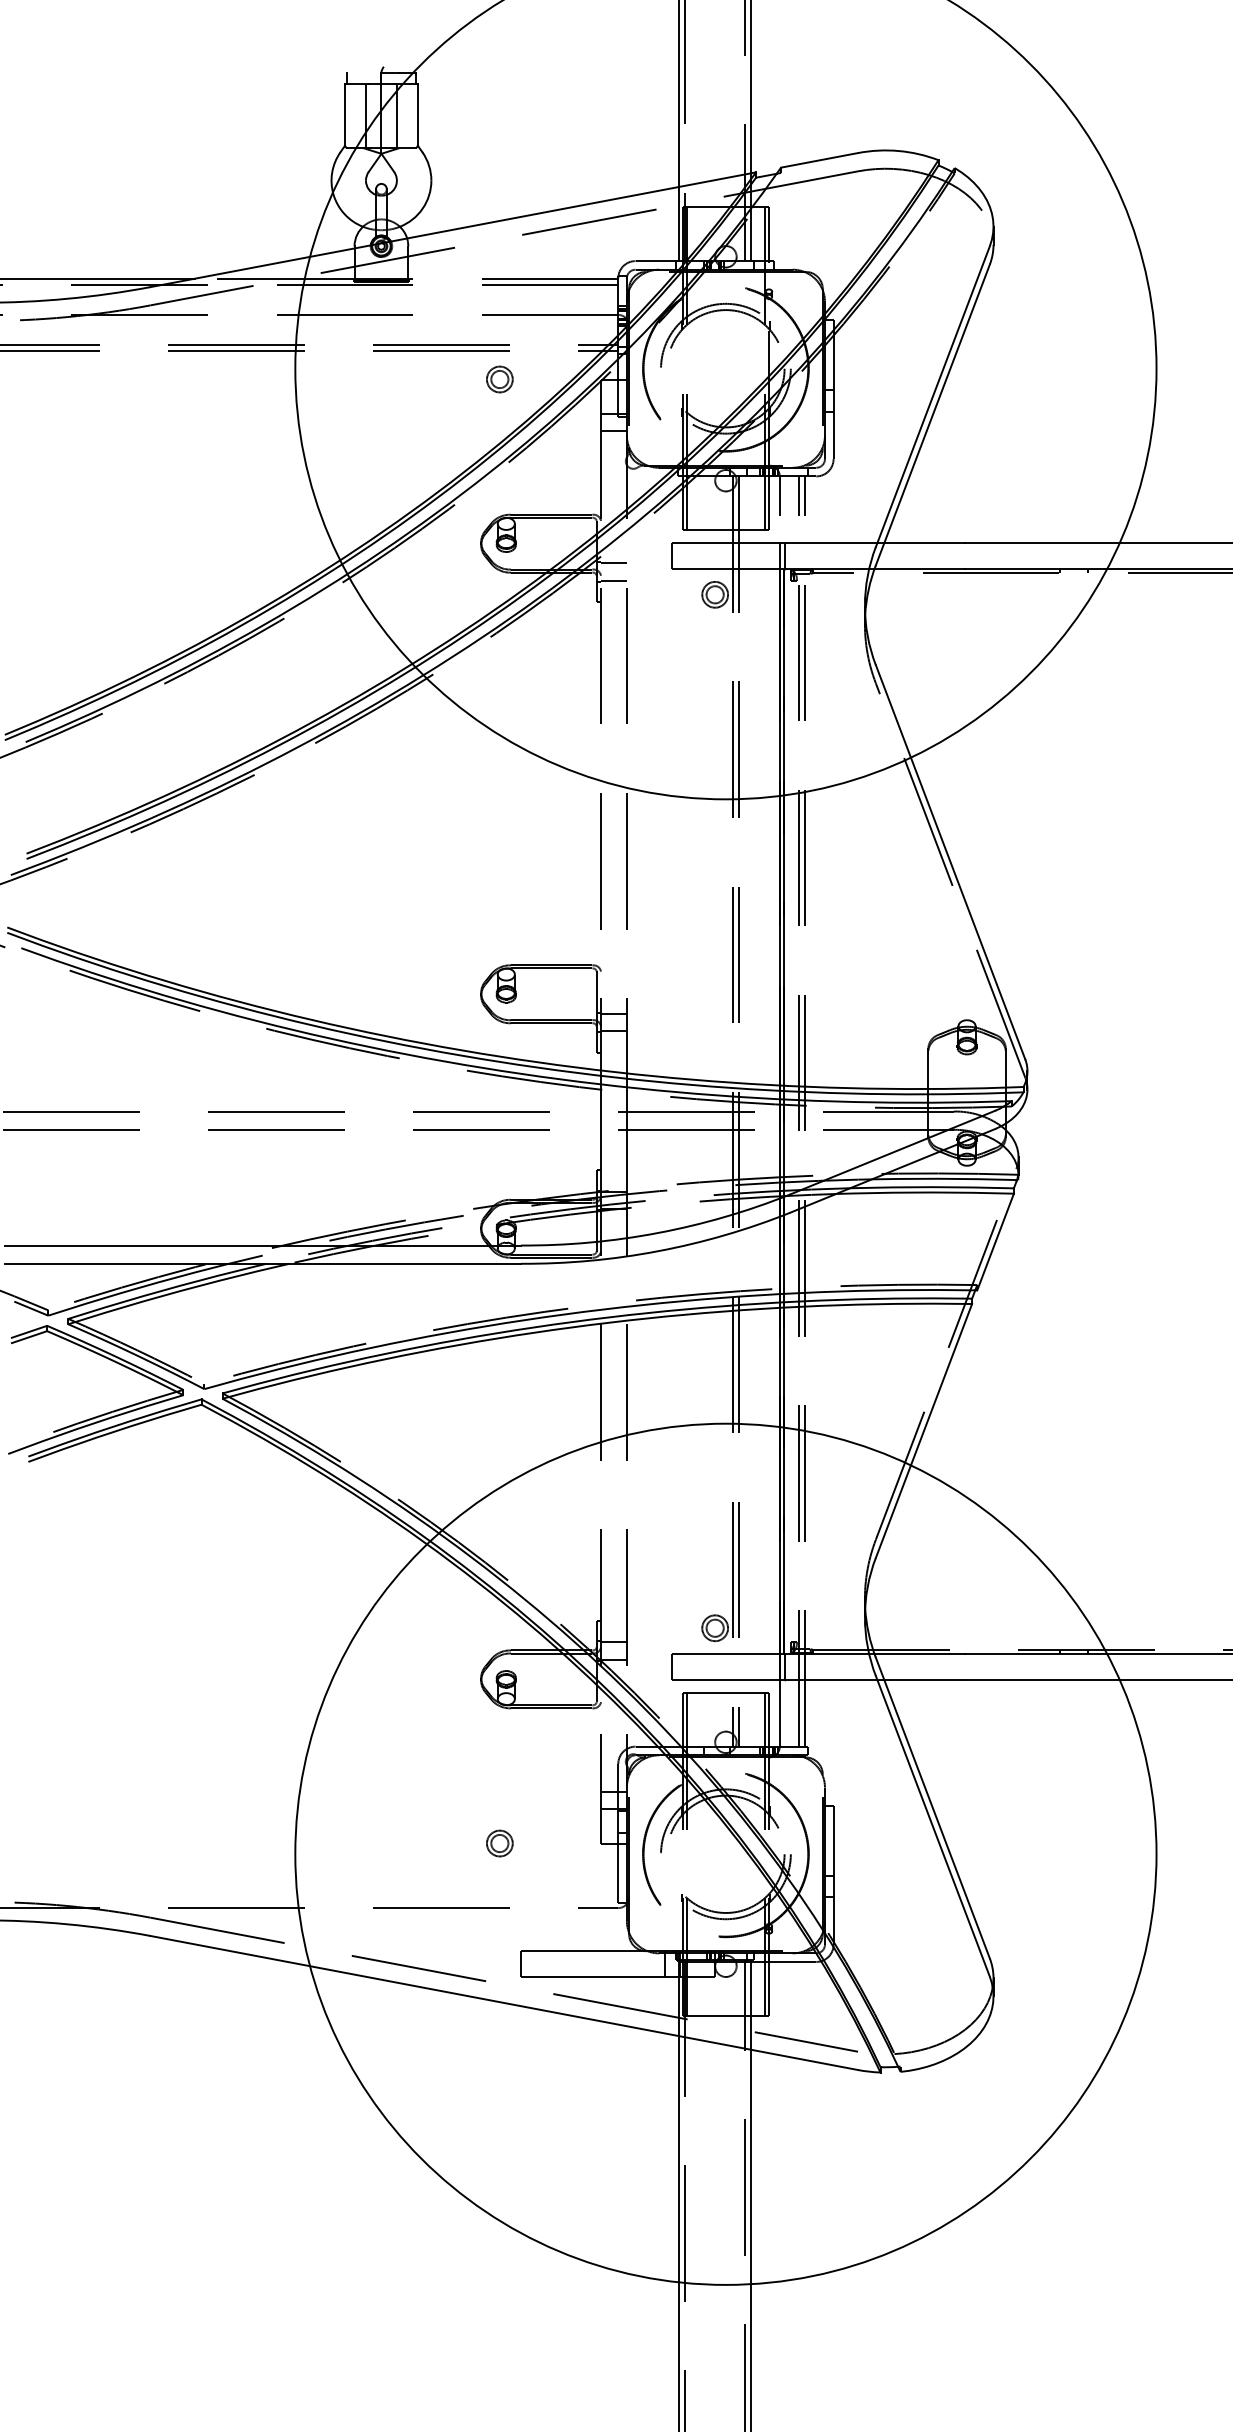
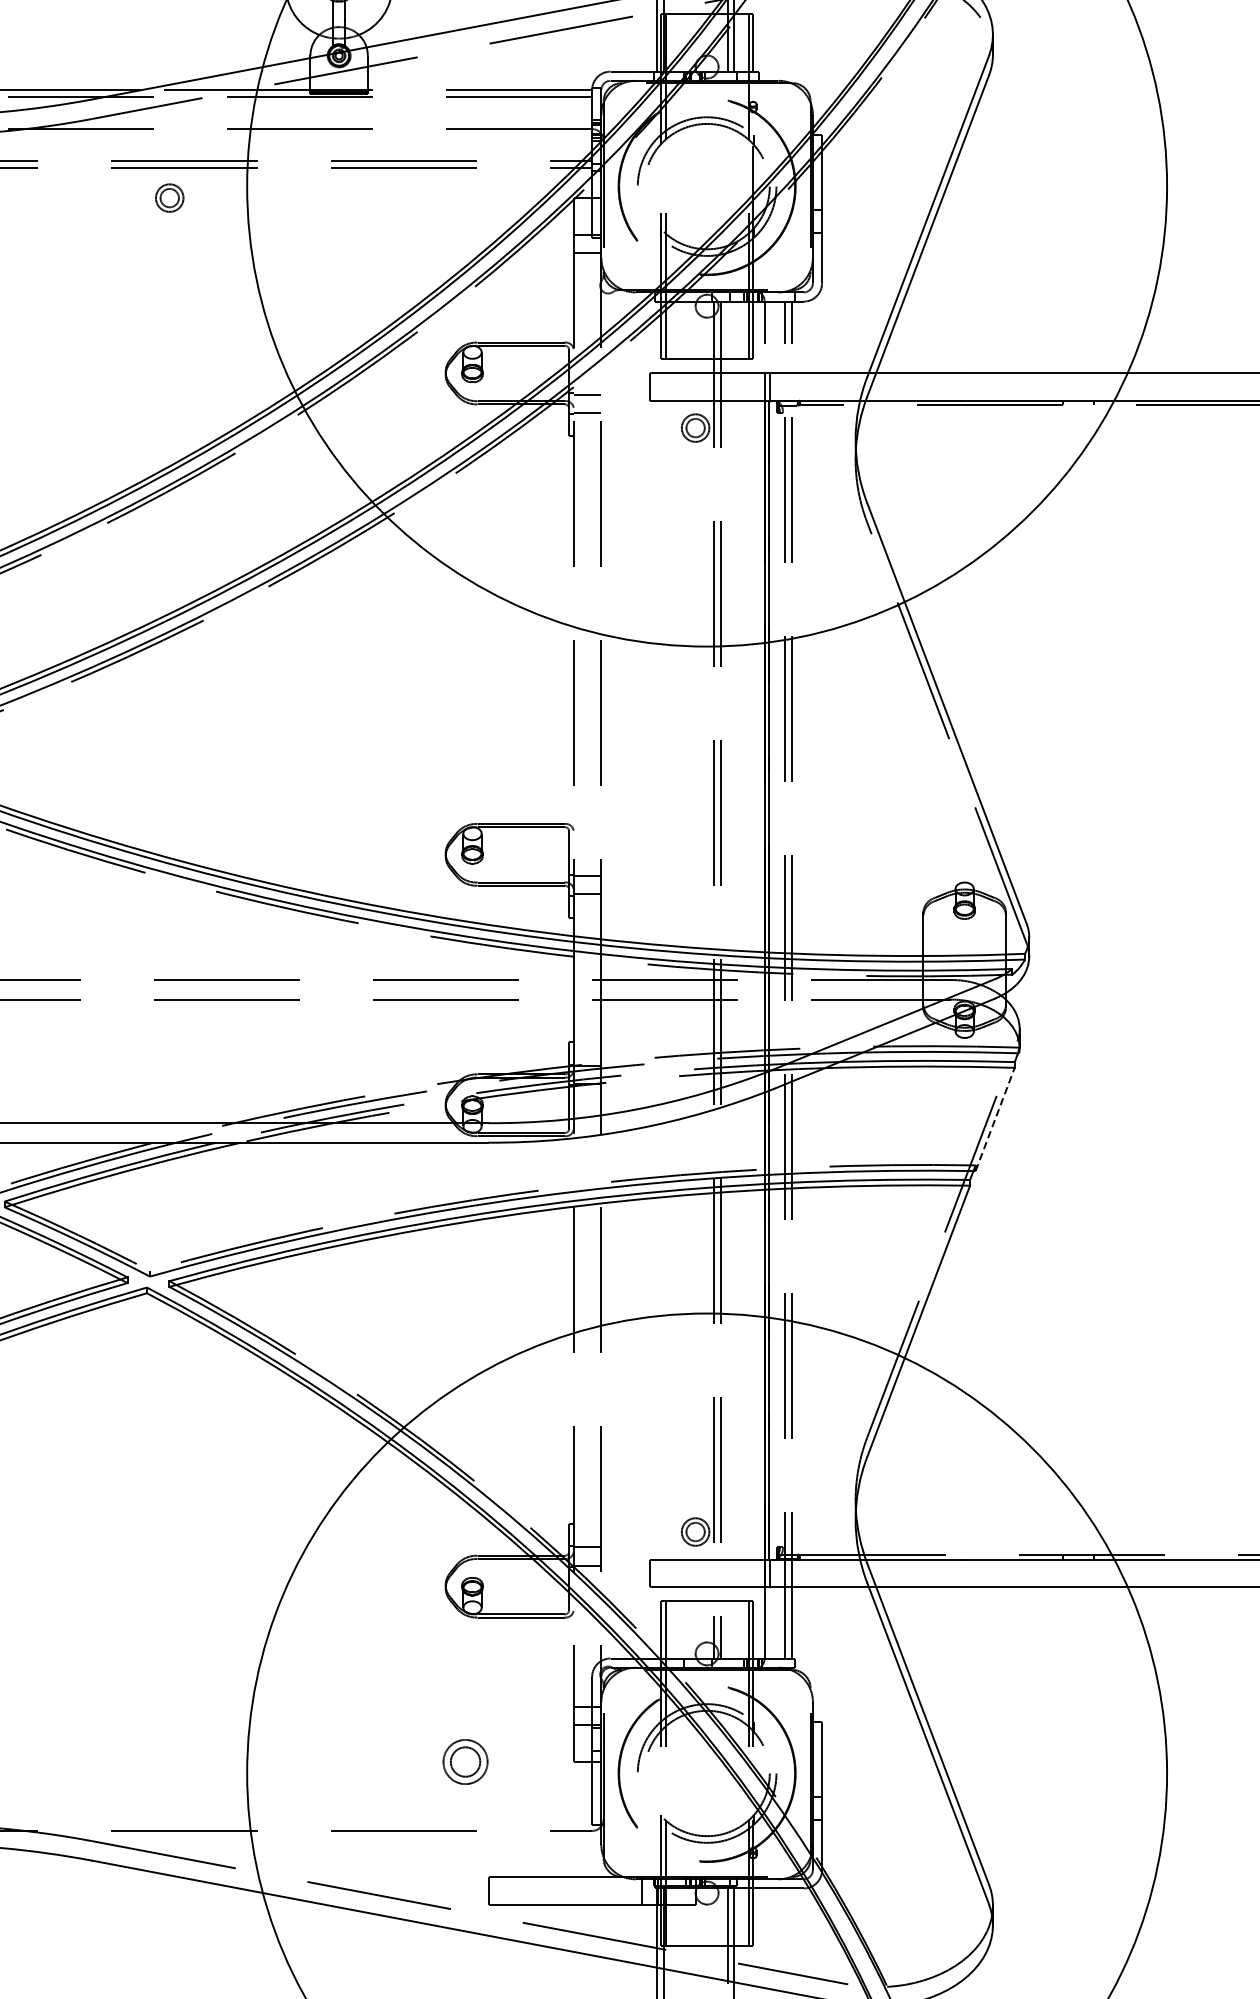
part: (499, 379) -> (169, 198), moved
line: (995, 1242) -> (995, 1119), solid -> dashed
part: (499, 1843) -> (465, 1761), size x1.6

